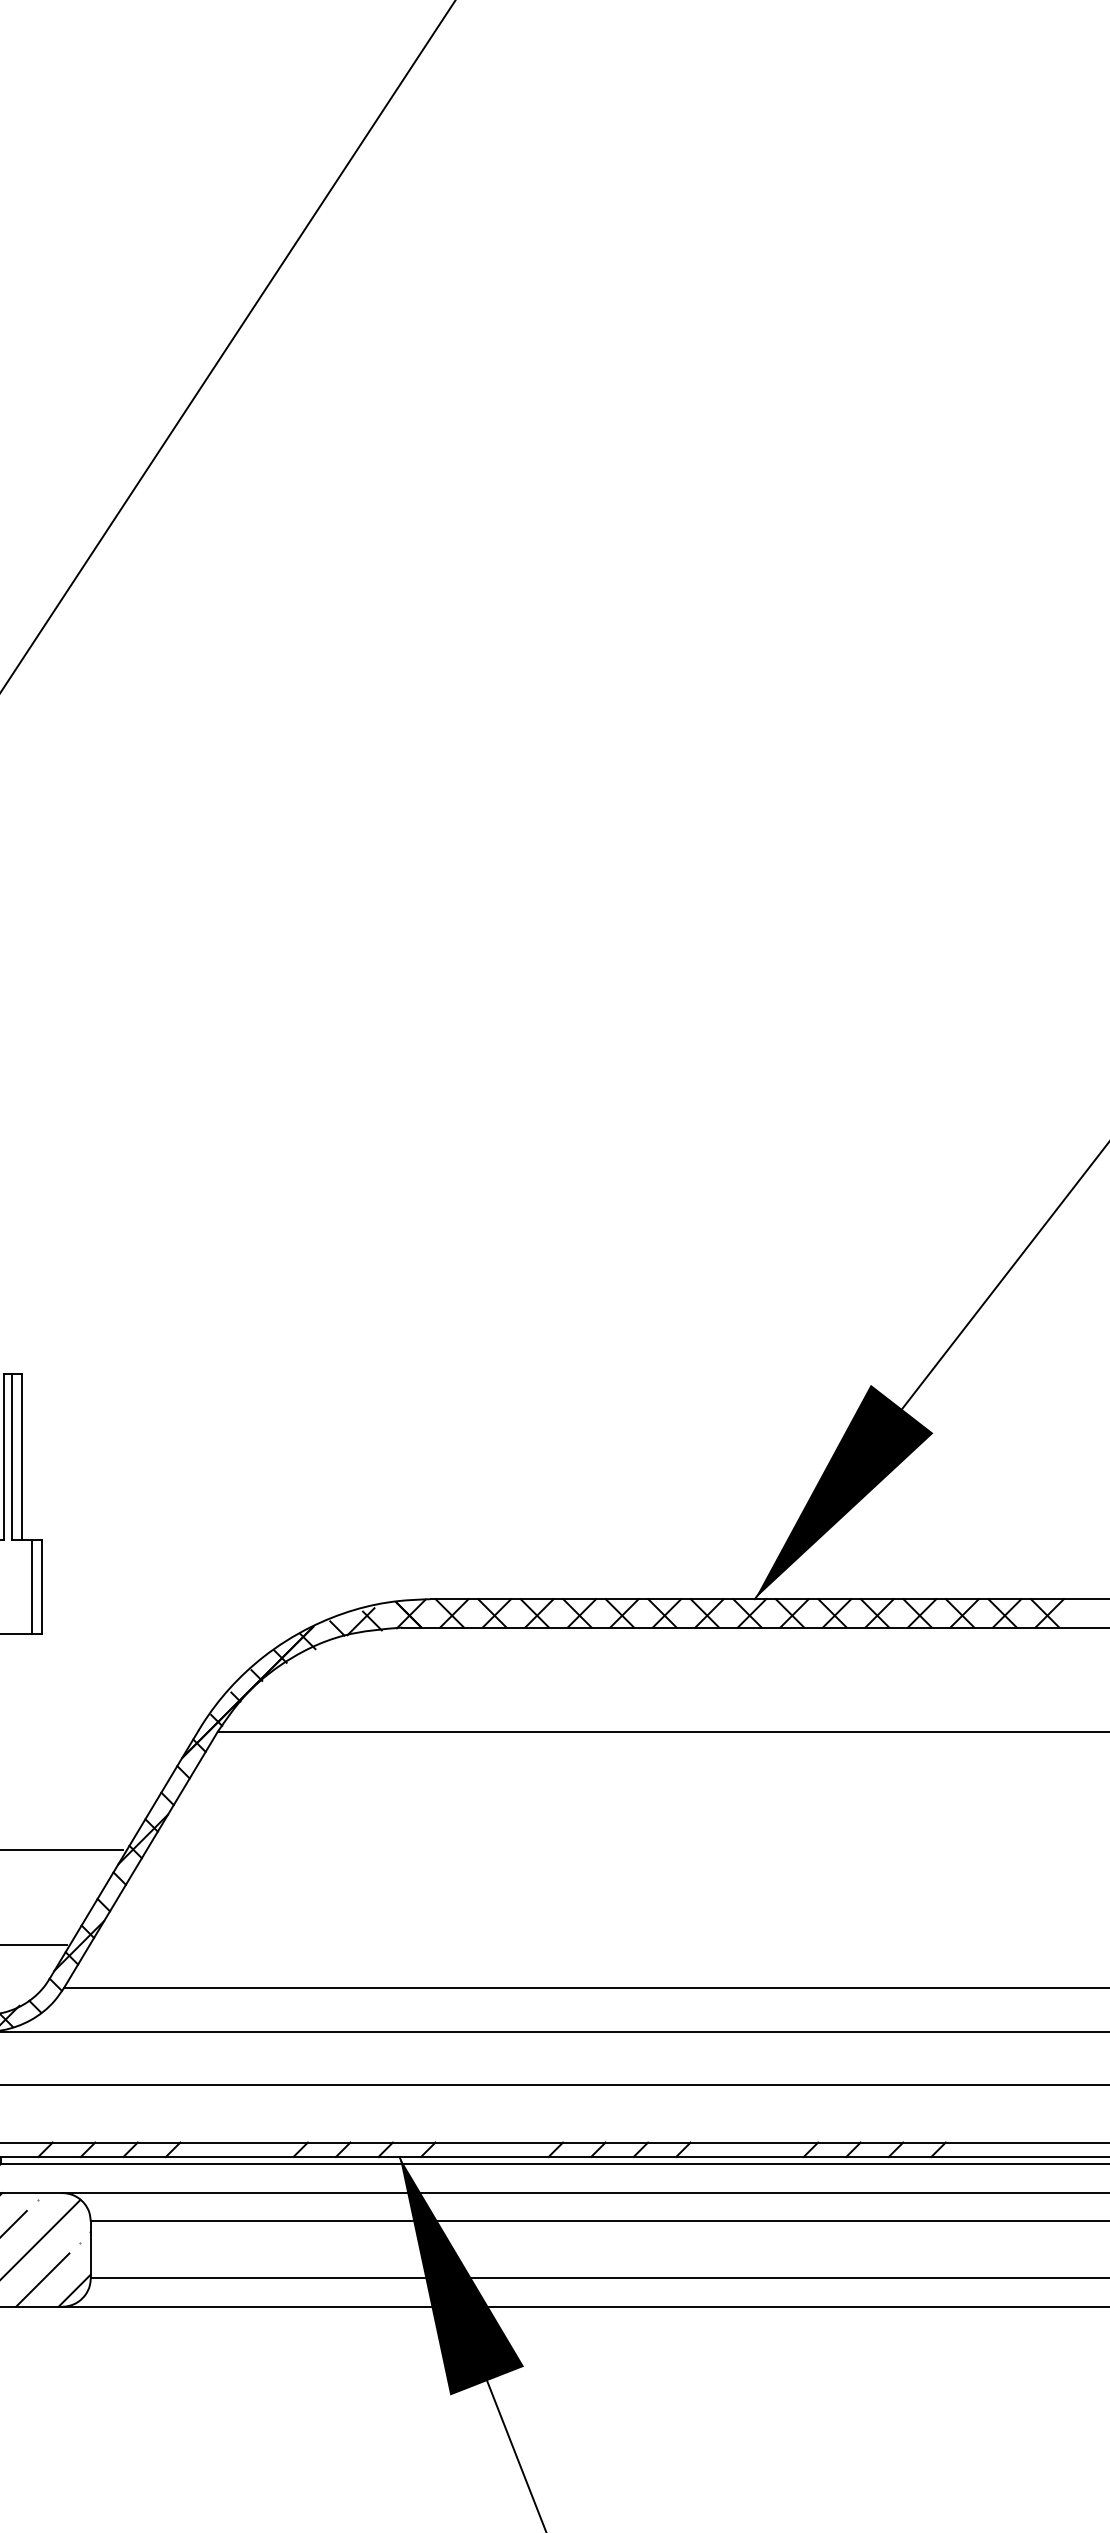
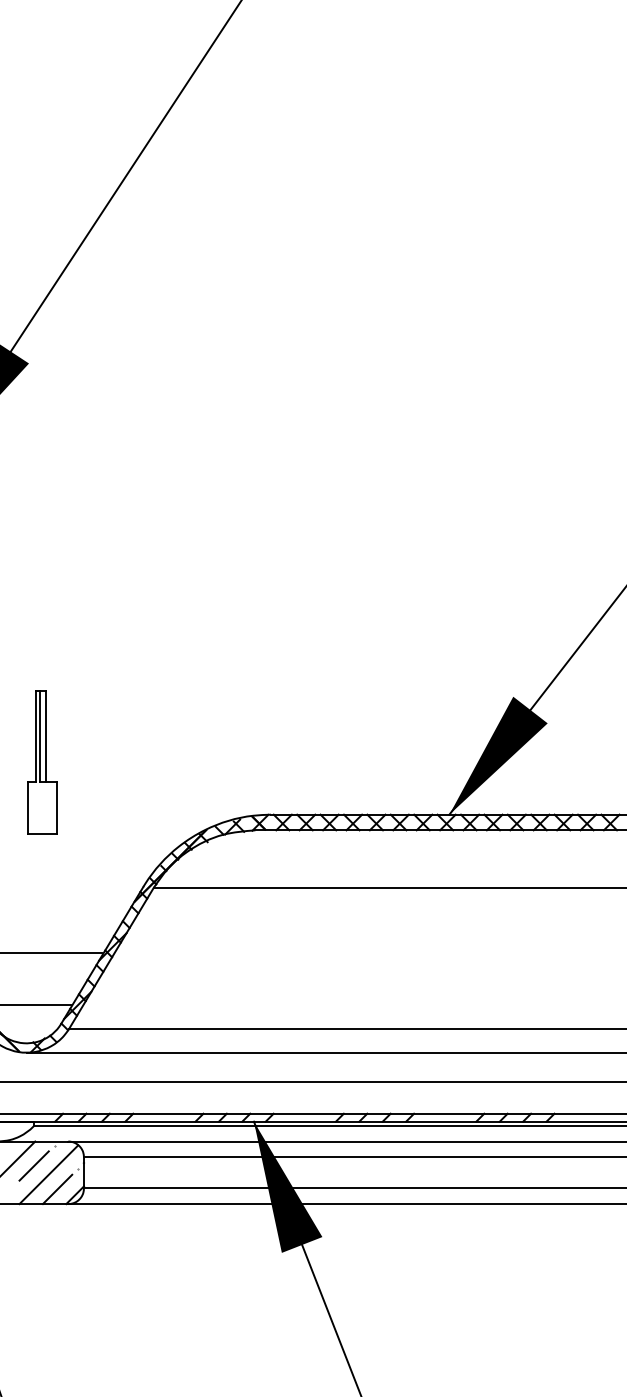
line: (31, 1586) -> (51, 807), removed

